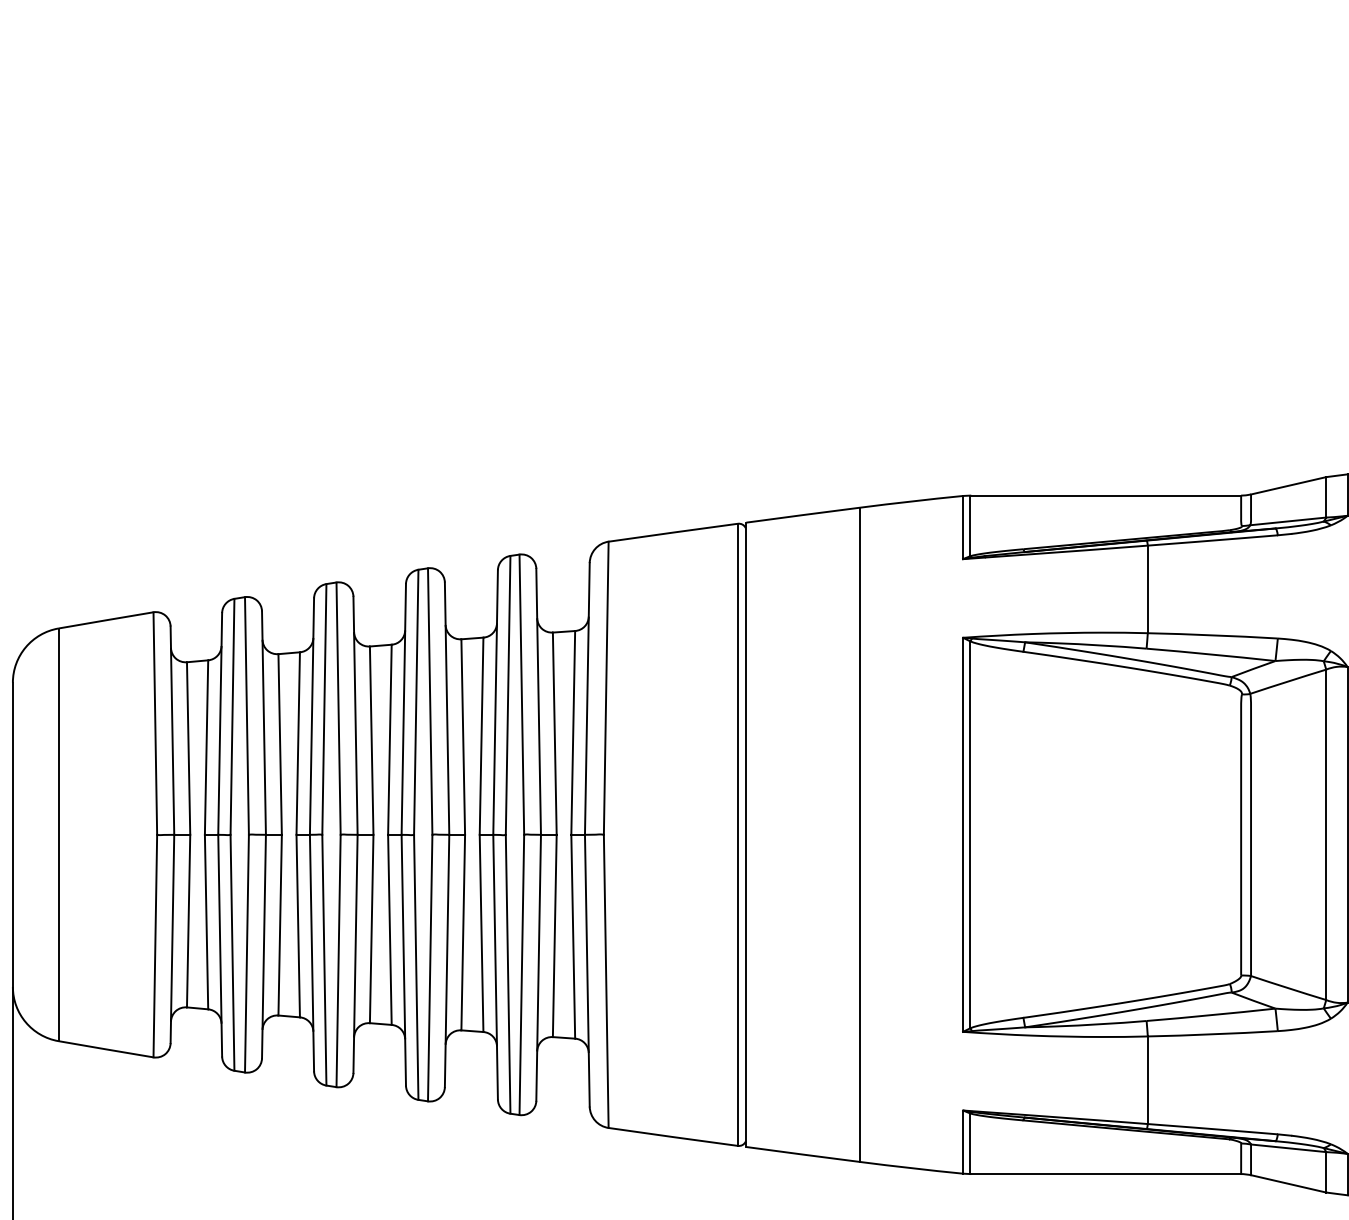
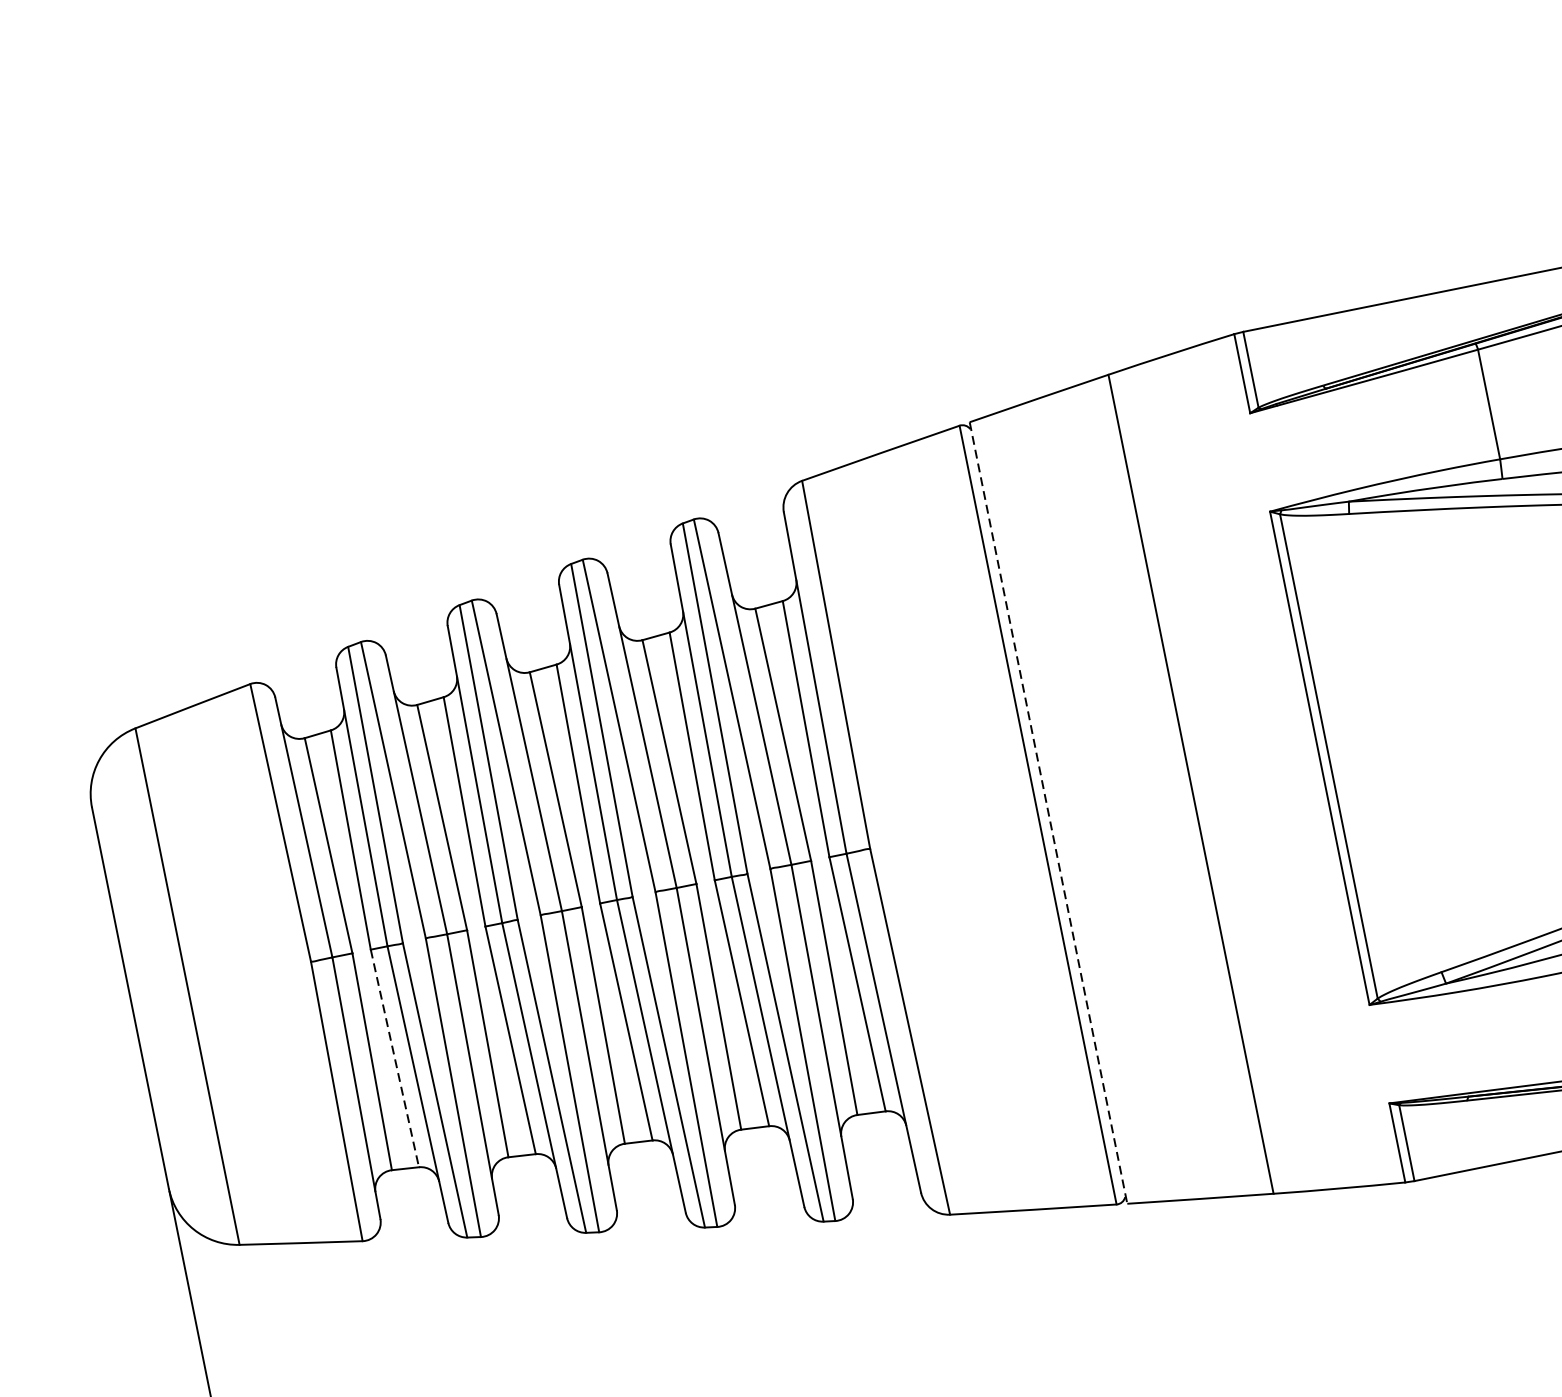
line: (746, 835) -> (1048, 813), solid -> dashed
line: (206, 922) -> (394, 1058), solid -> dashed

